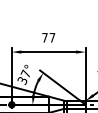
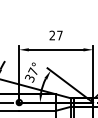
text: (45, 37) -> (52, 35), 77 -> 27

